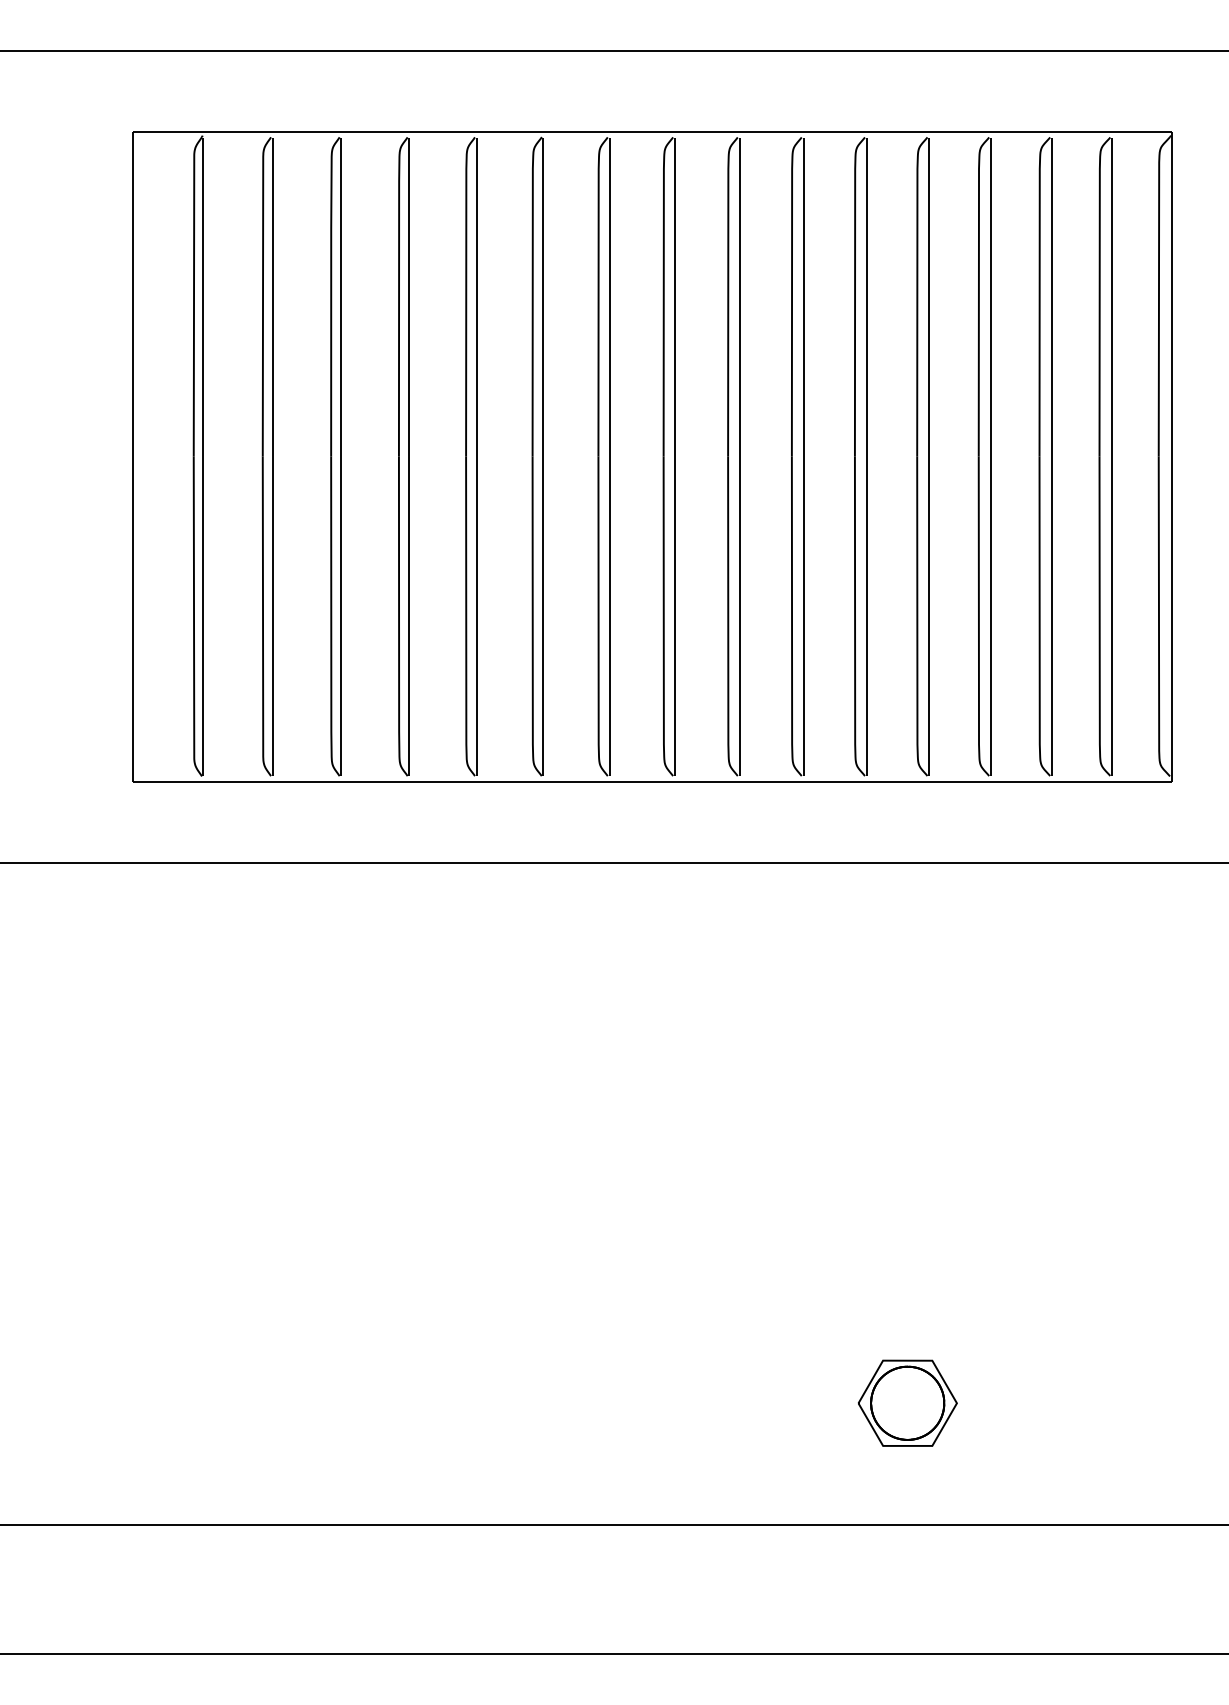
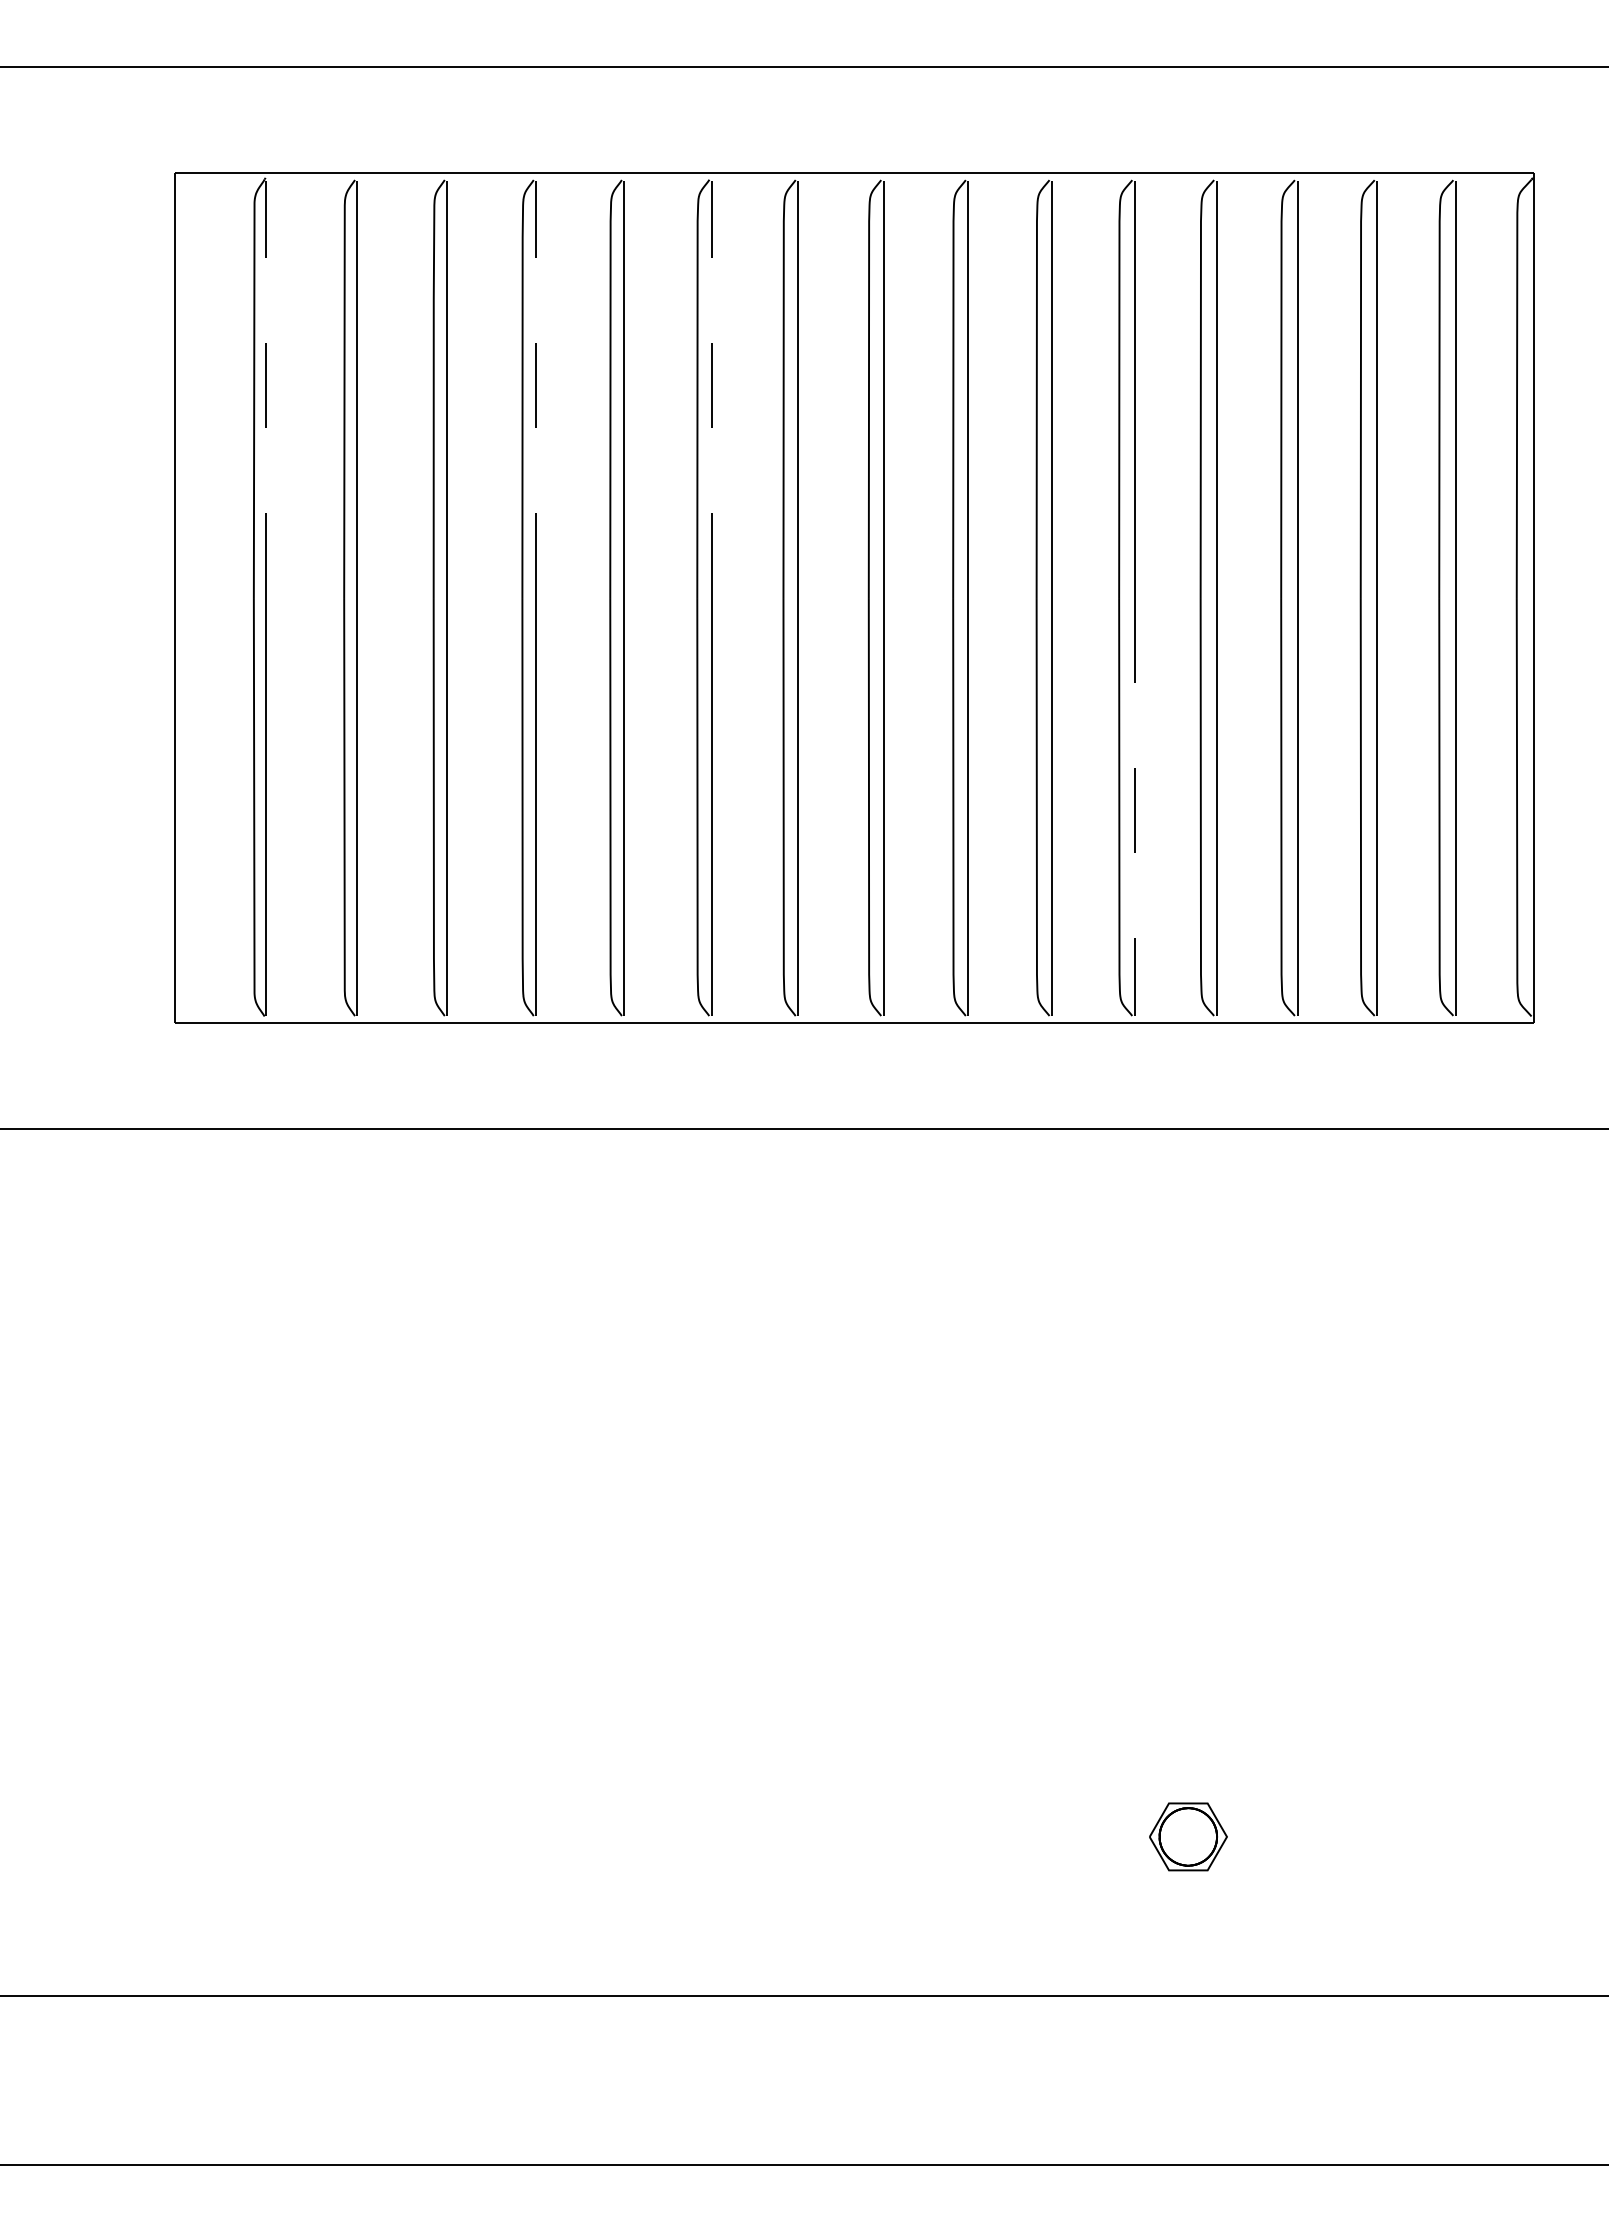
line: (203, 297) -> (266, 389), solid -> dashed
line: (408, 297) -> (535, 389), solid -> dashed
line: (543, 297) -> (711, 389), solid -> dashed
line: (866, 616) -> (1134, 806), solid -> dashed
part: (907, 1403) -> (1188, 1836), size x0.6

